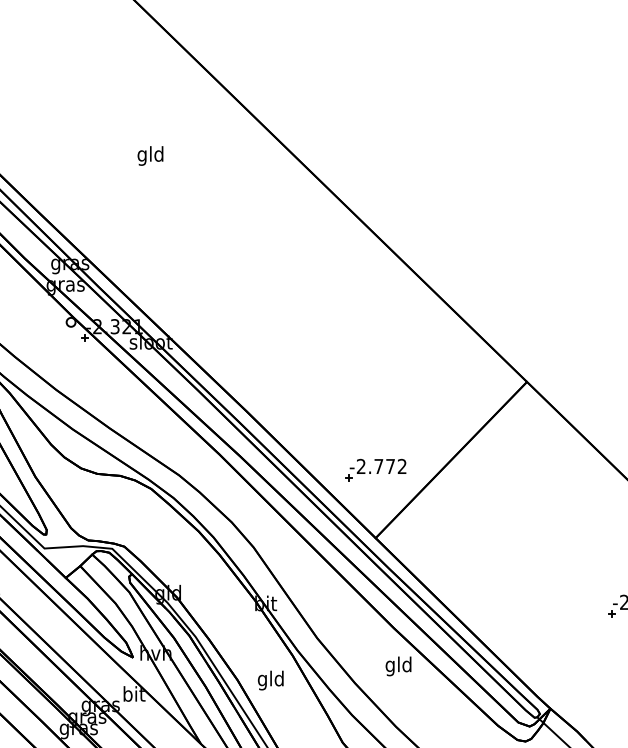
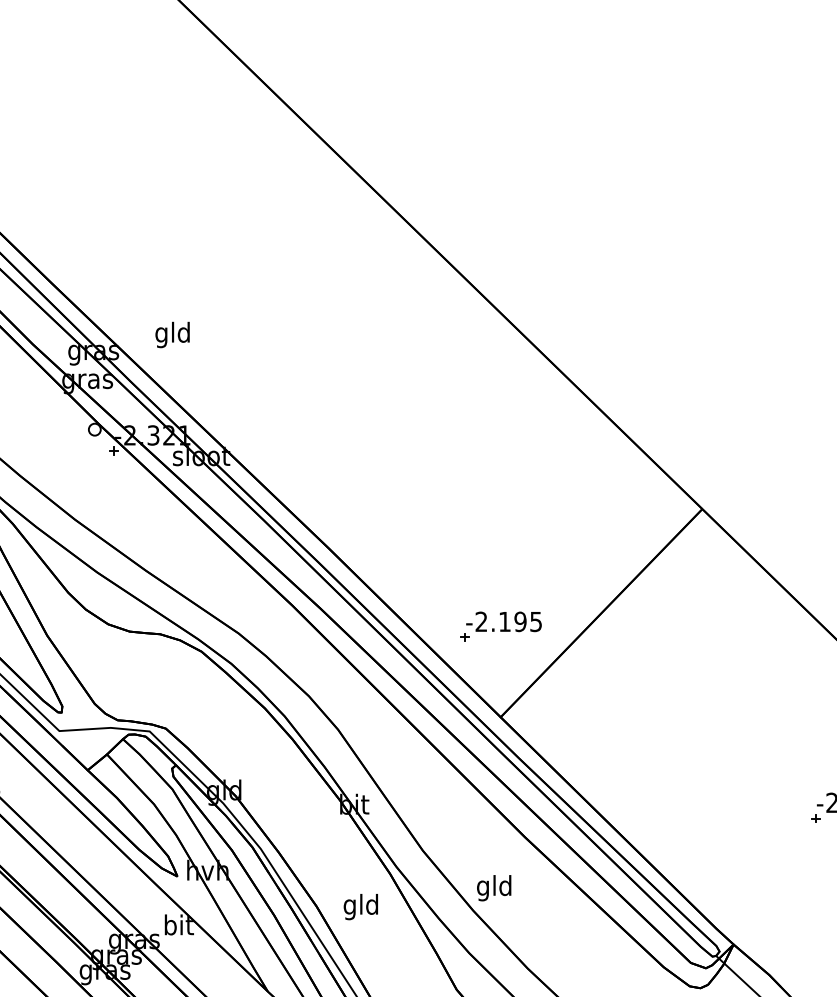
text: (150, 155) -> (172, 334), moved
text: (390, 466) -> (520, 621), -2.772 -> -2.195
text: (398, 666) -> (494, 888), moved

